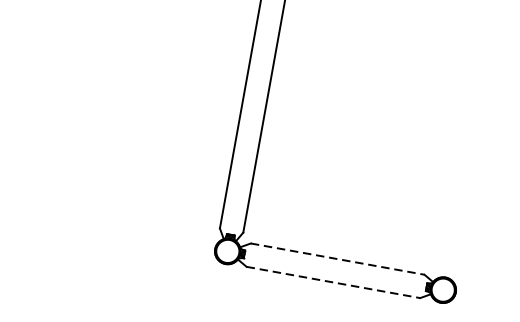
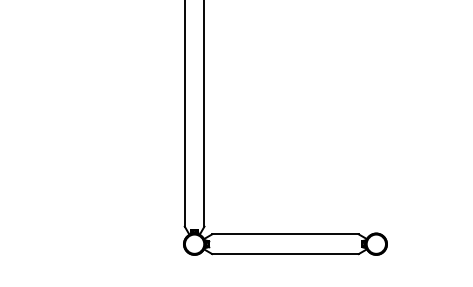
line: (337, 259) -> (285, 234), dashed -> solid
line: (333, 282) -> (285, 254), dashed -> solid

